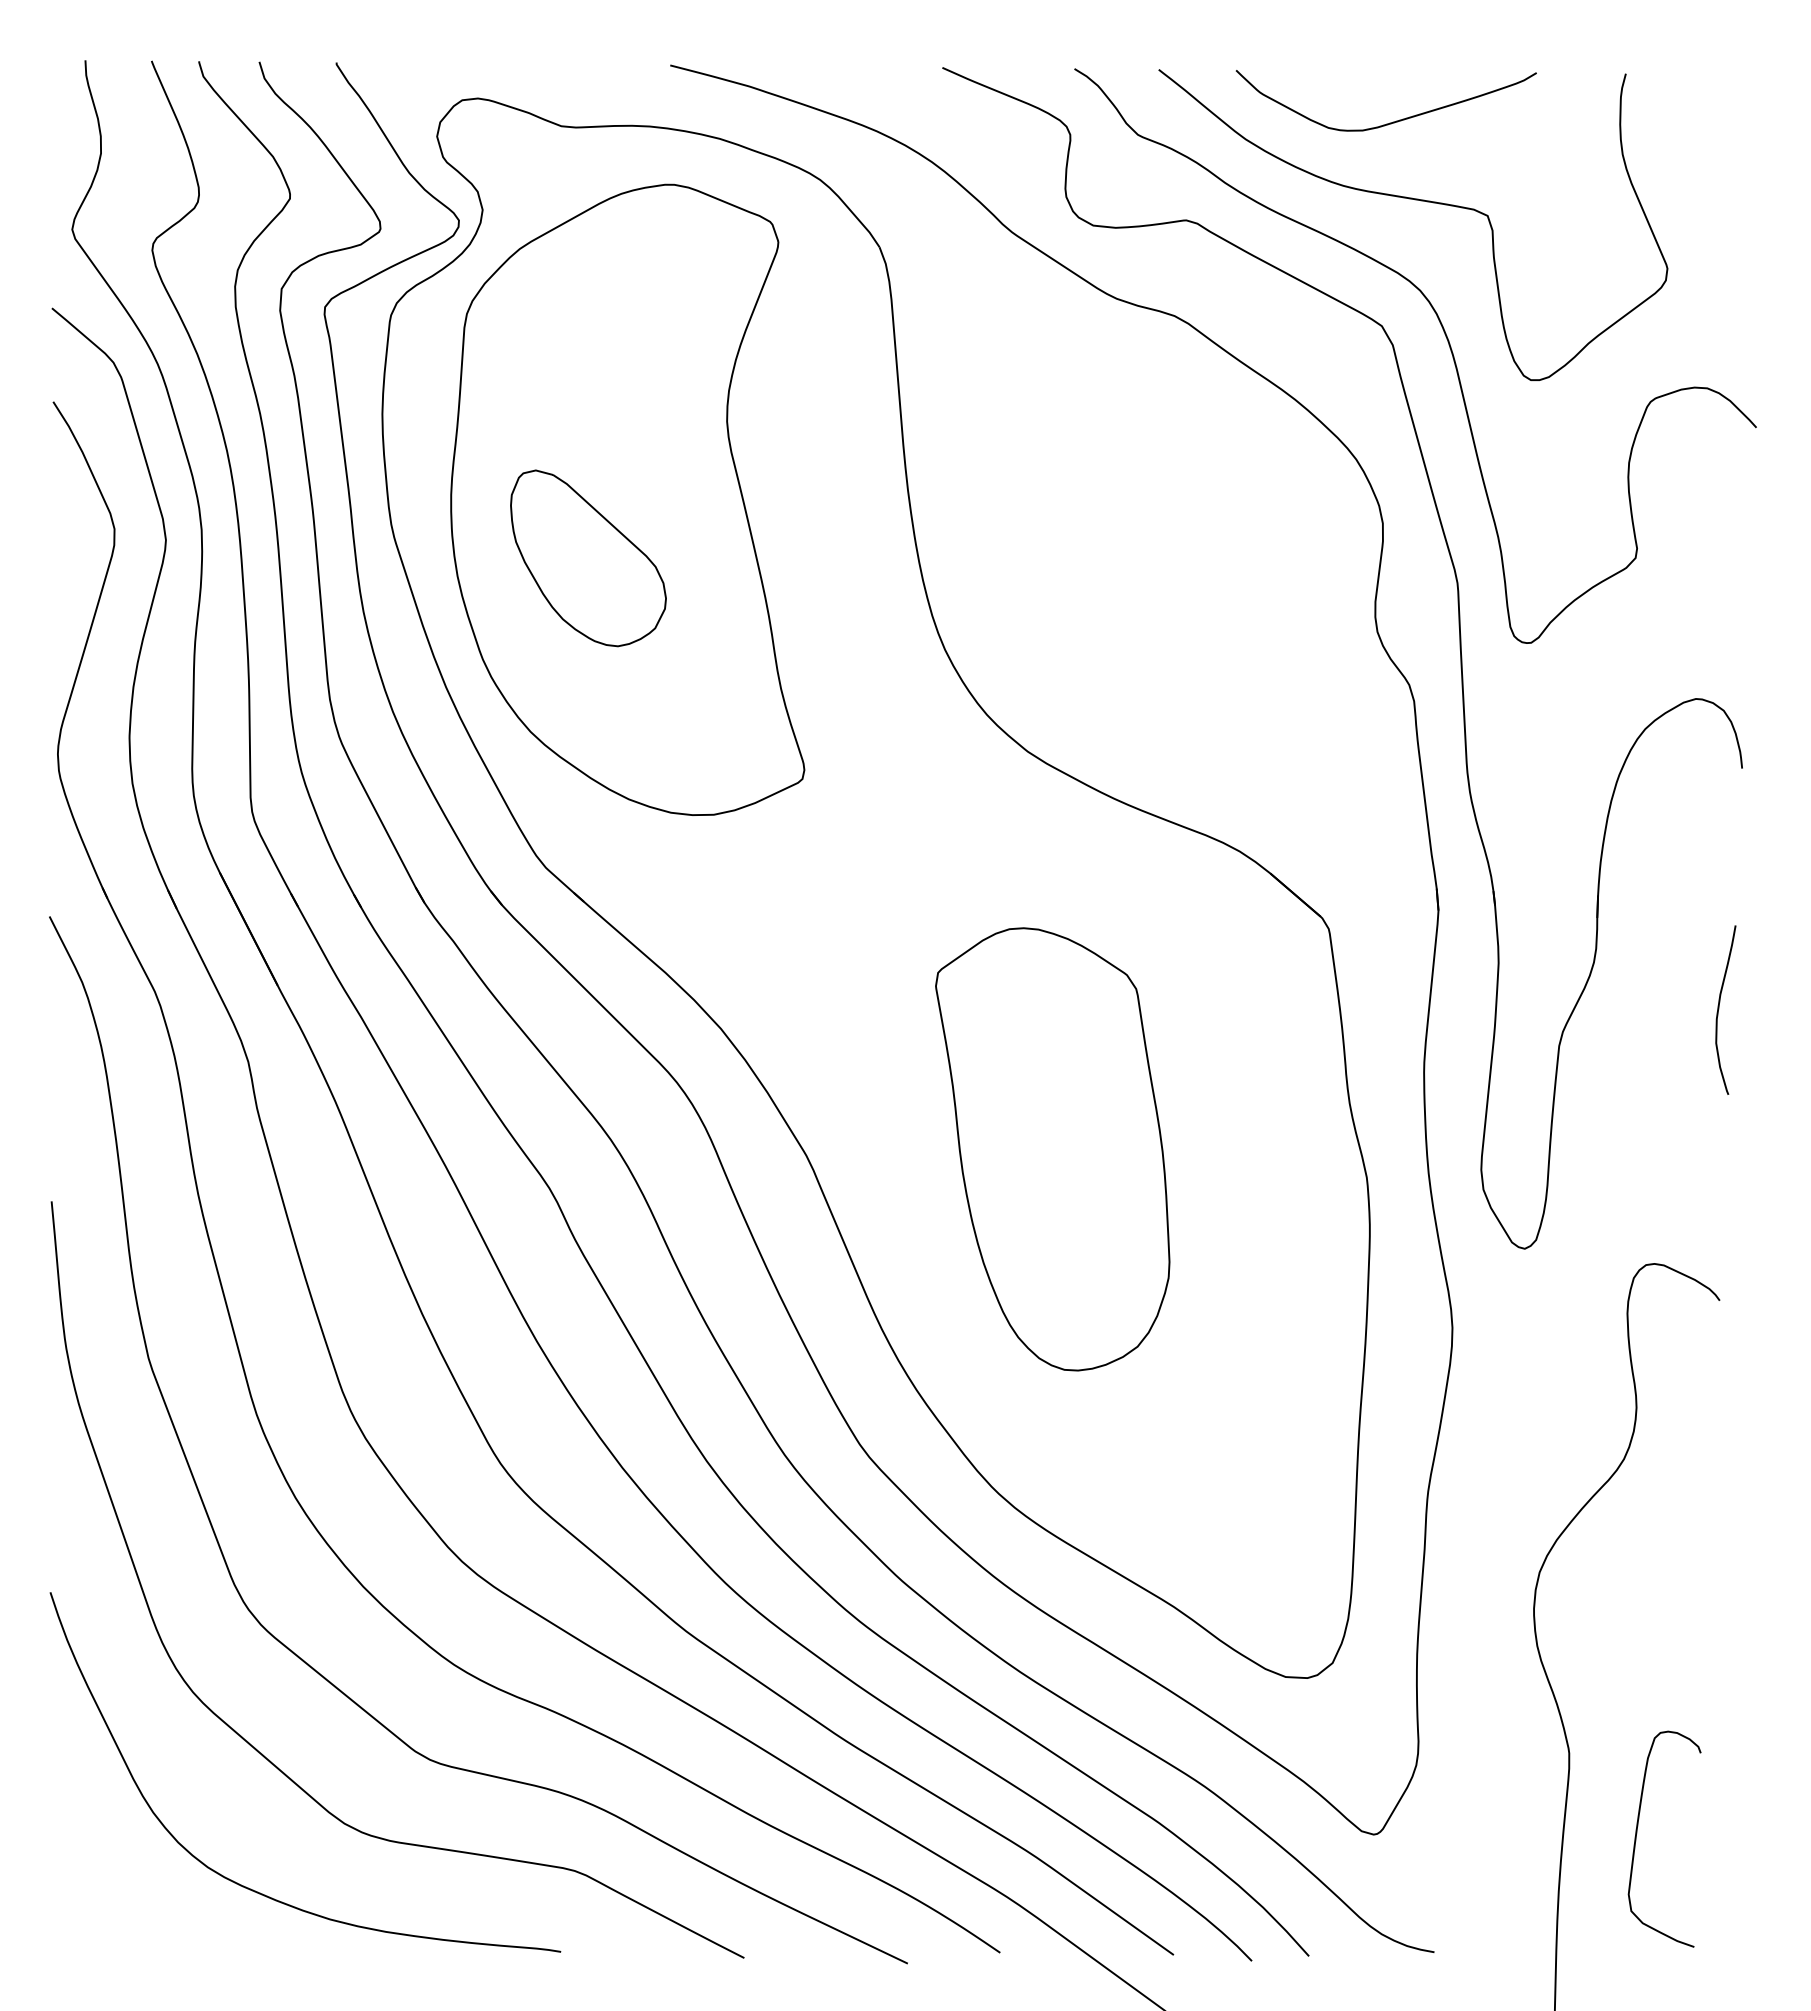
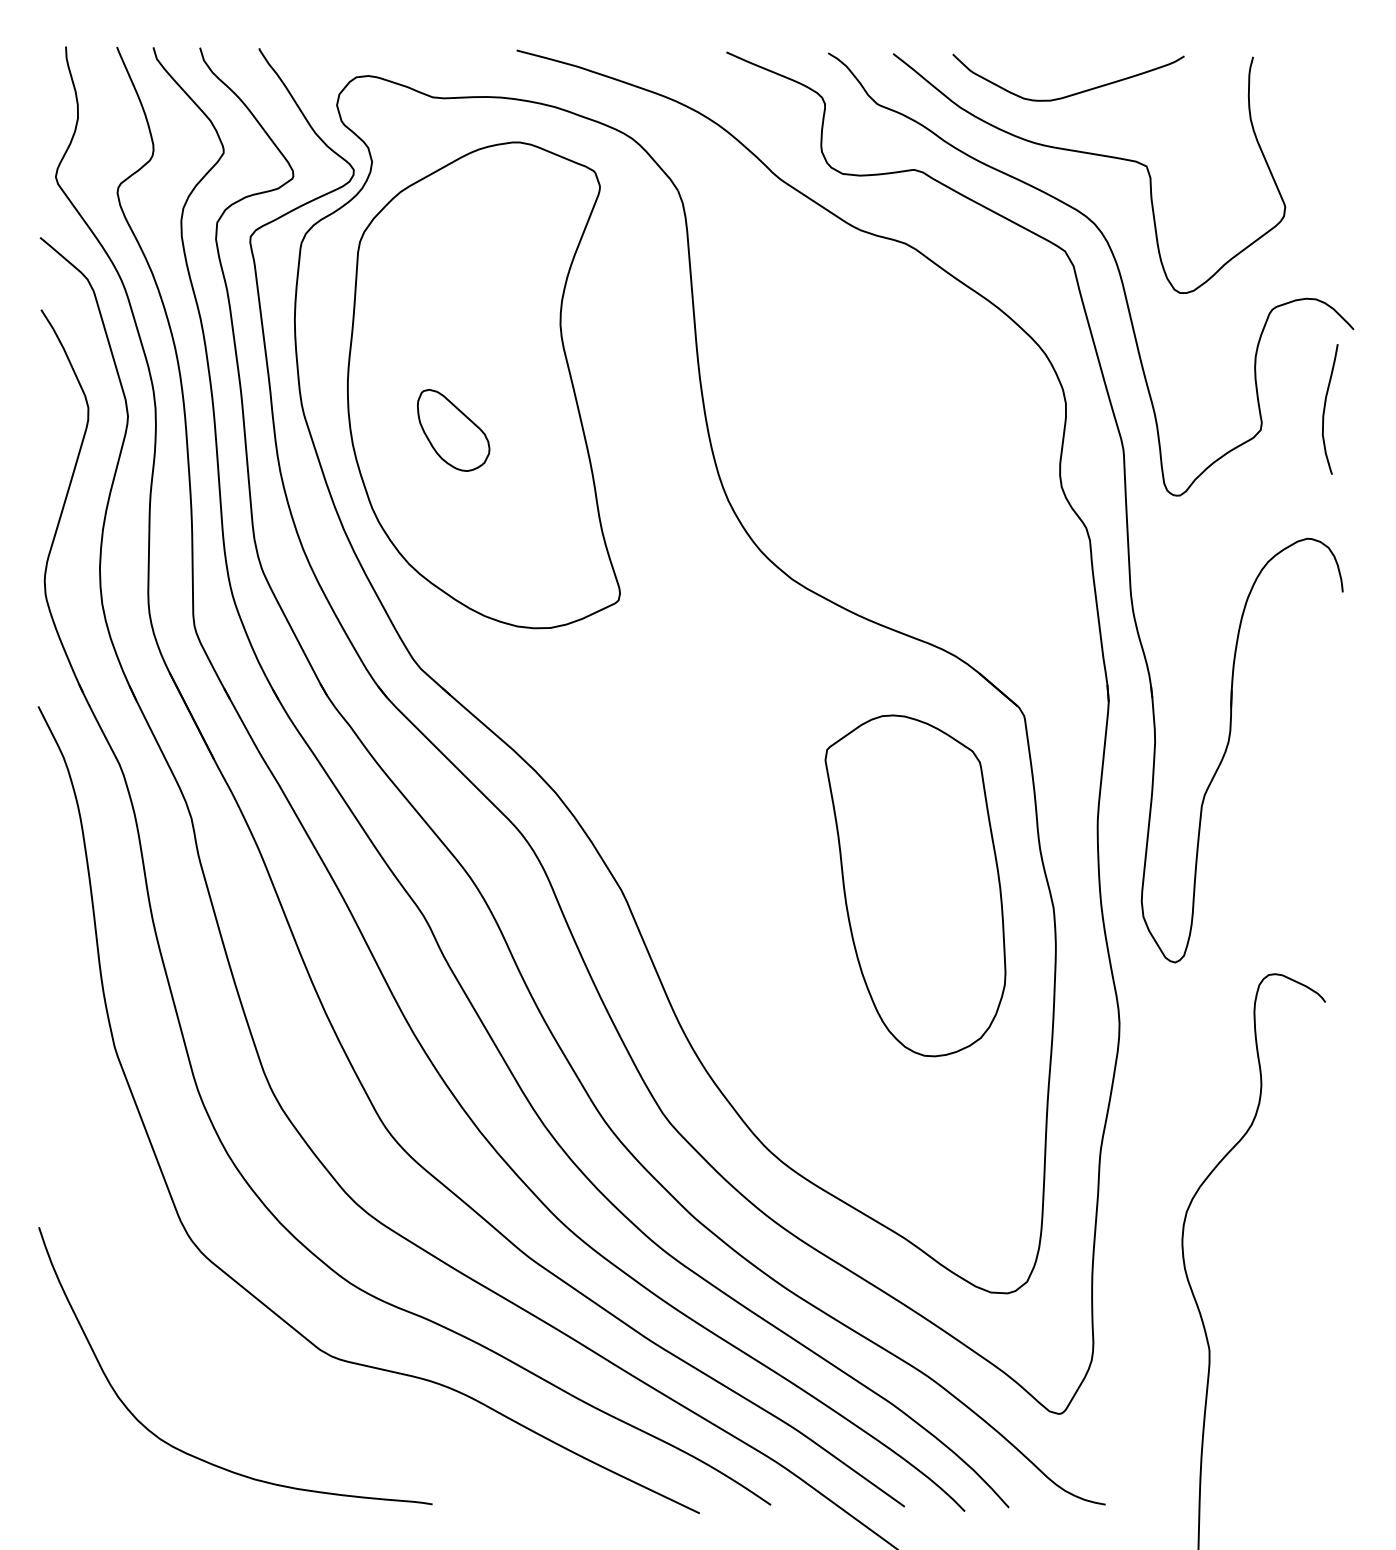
part: (588, 558) -> (453, 430), size x0.6
curve: (1719, 1009) -> (1325, 408), moved
part: (1052, 1149) -> (915, 885), moved
curve: (255, 1747) -> (197, 1346), removed
curve: (1637, 1833) -> (1262, 1413), removed

